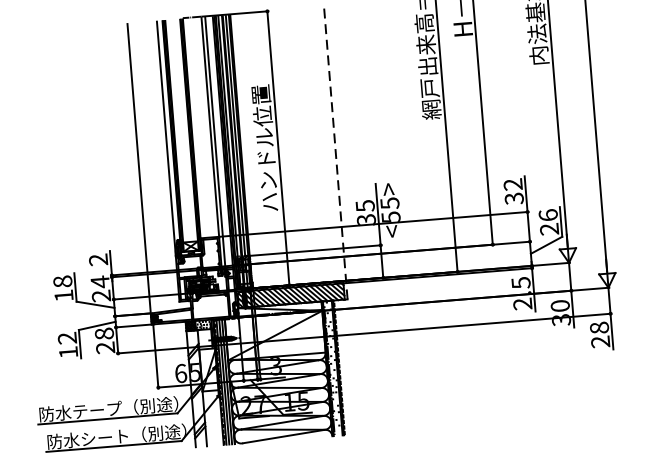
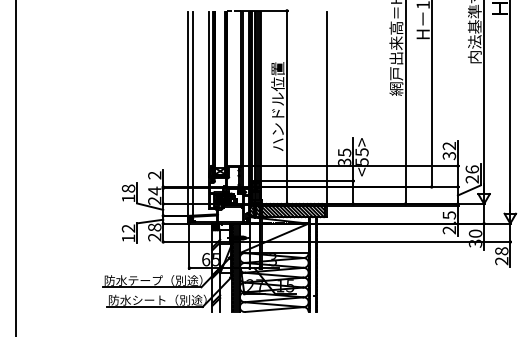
line: (335, 153) -> (326, 114), dashed -> solid
line: (144, 167) -> (192, 113), added

